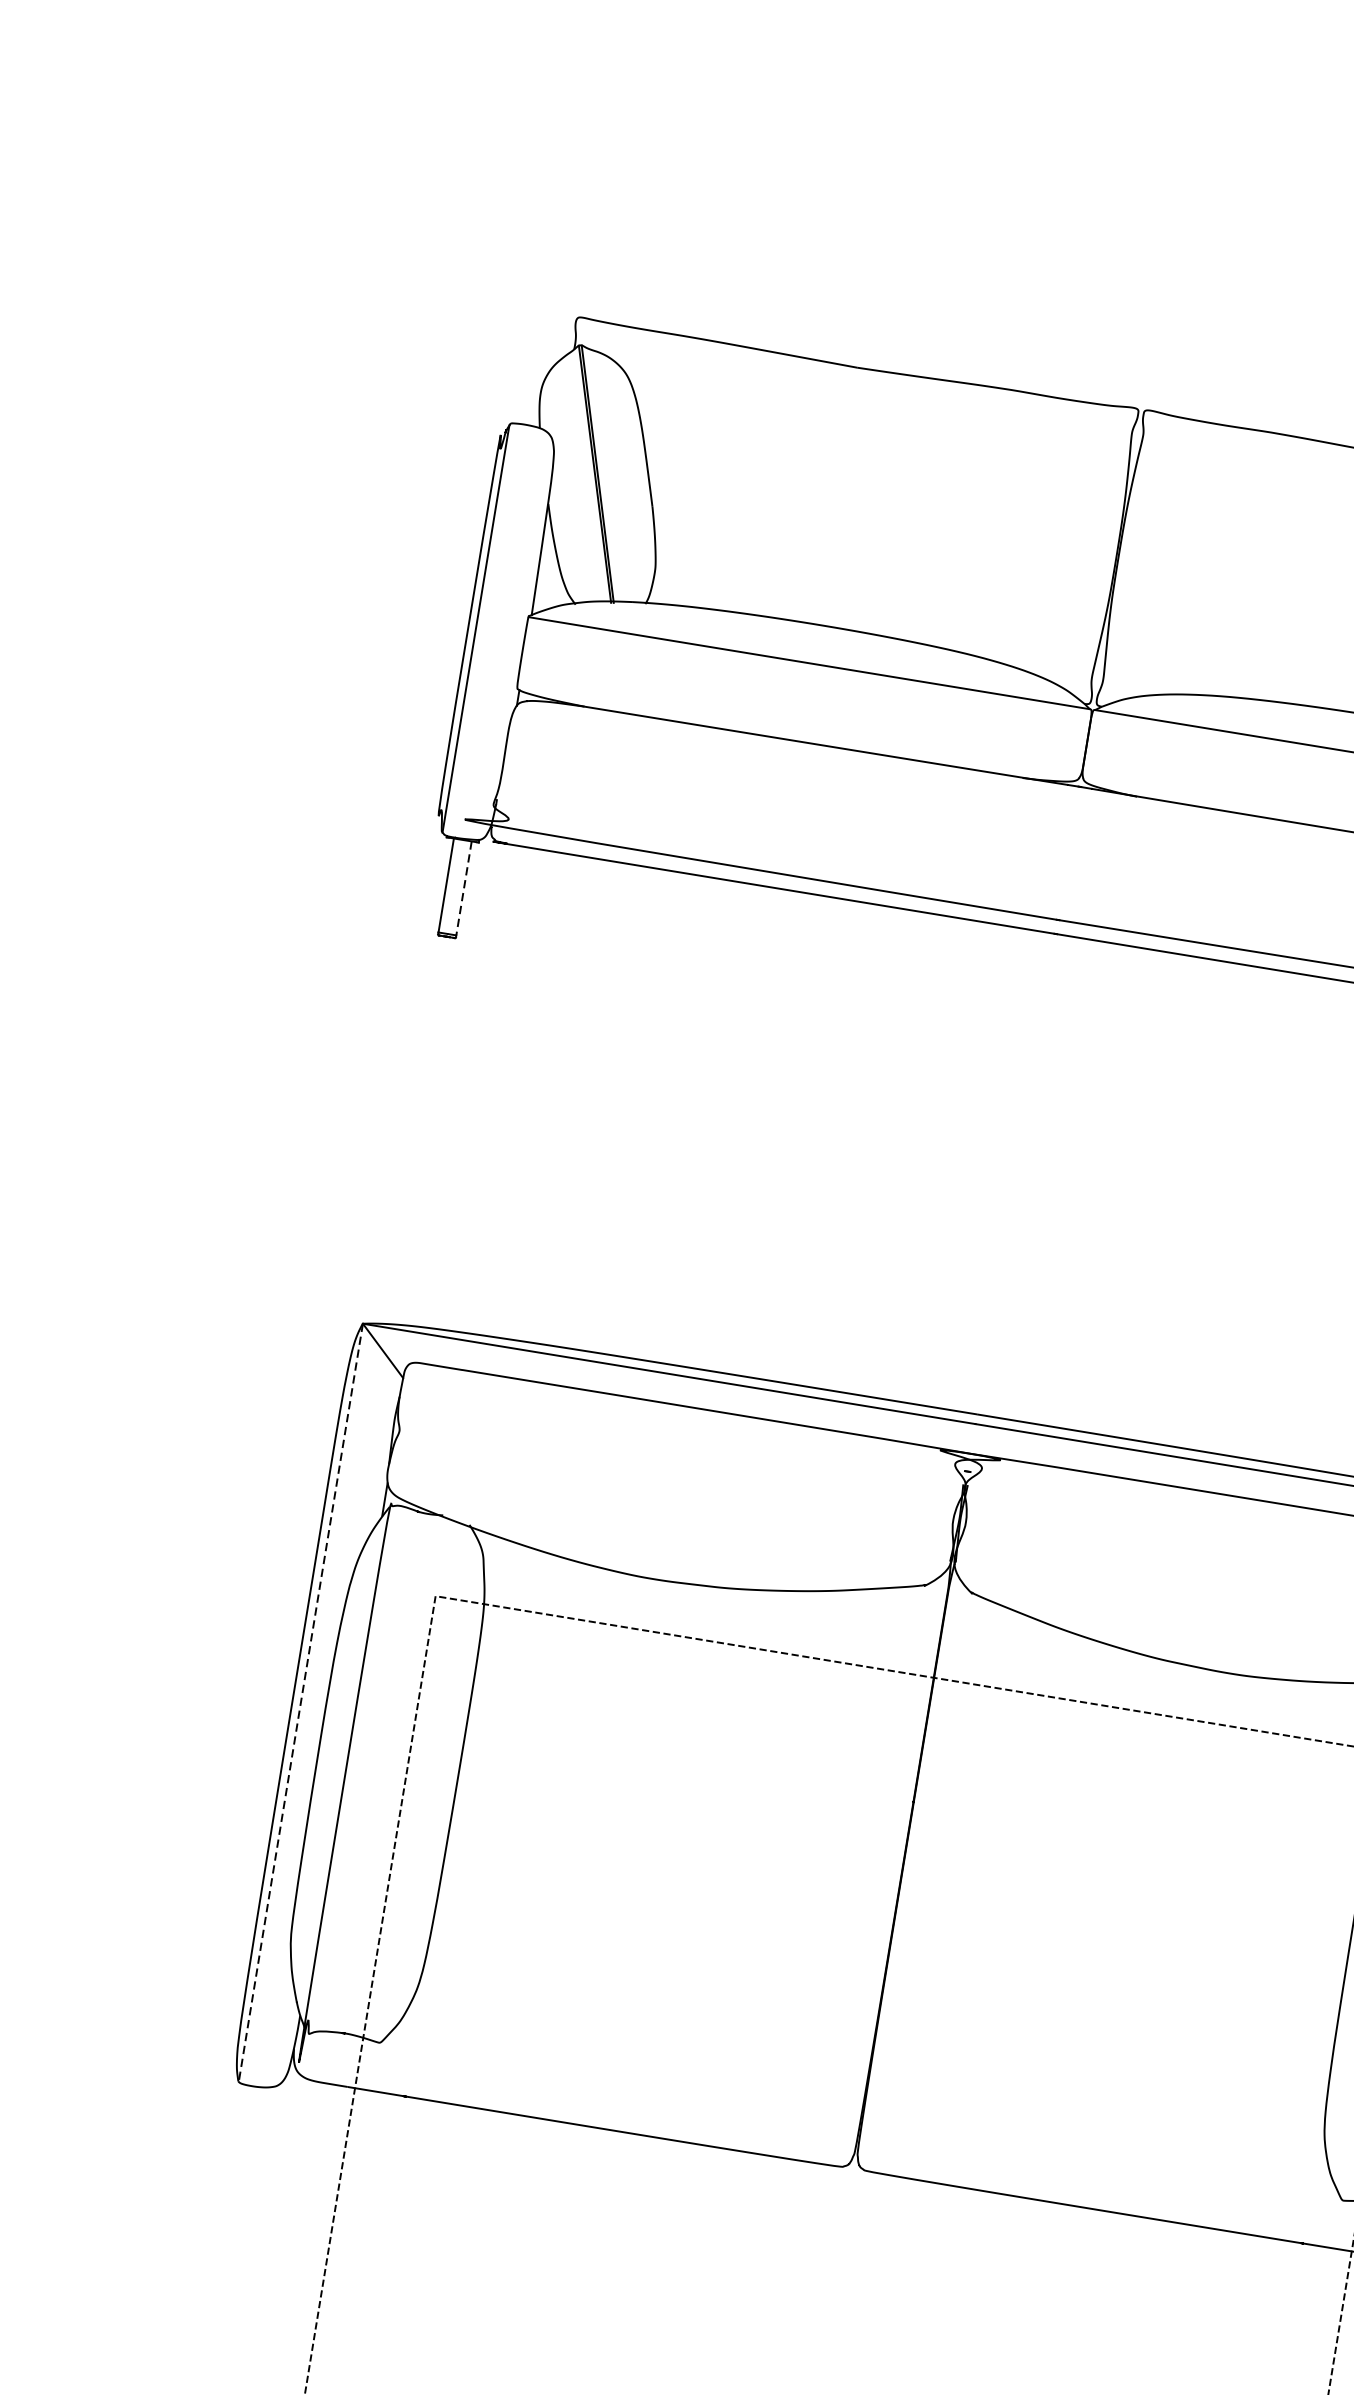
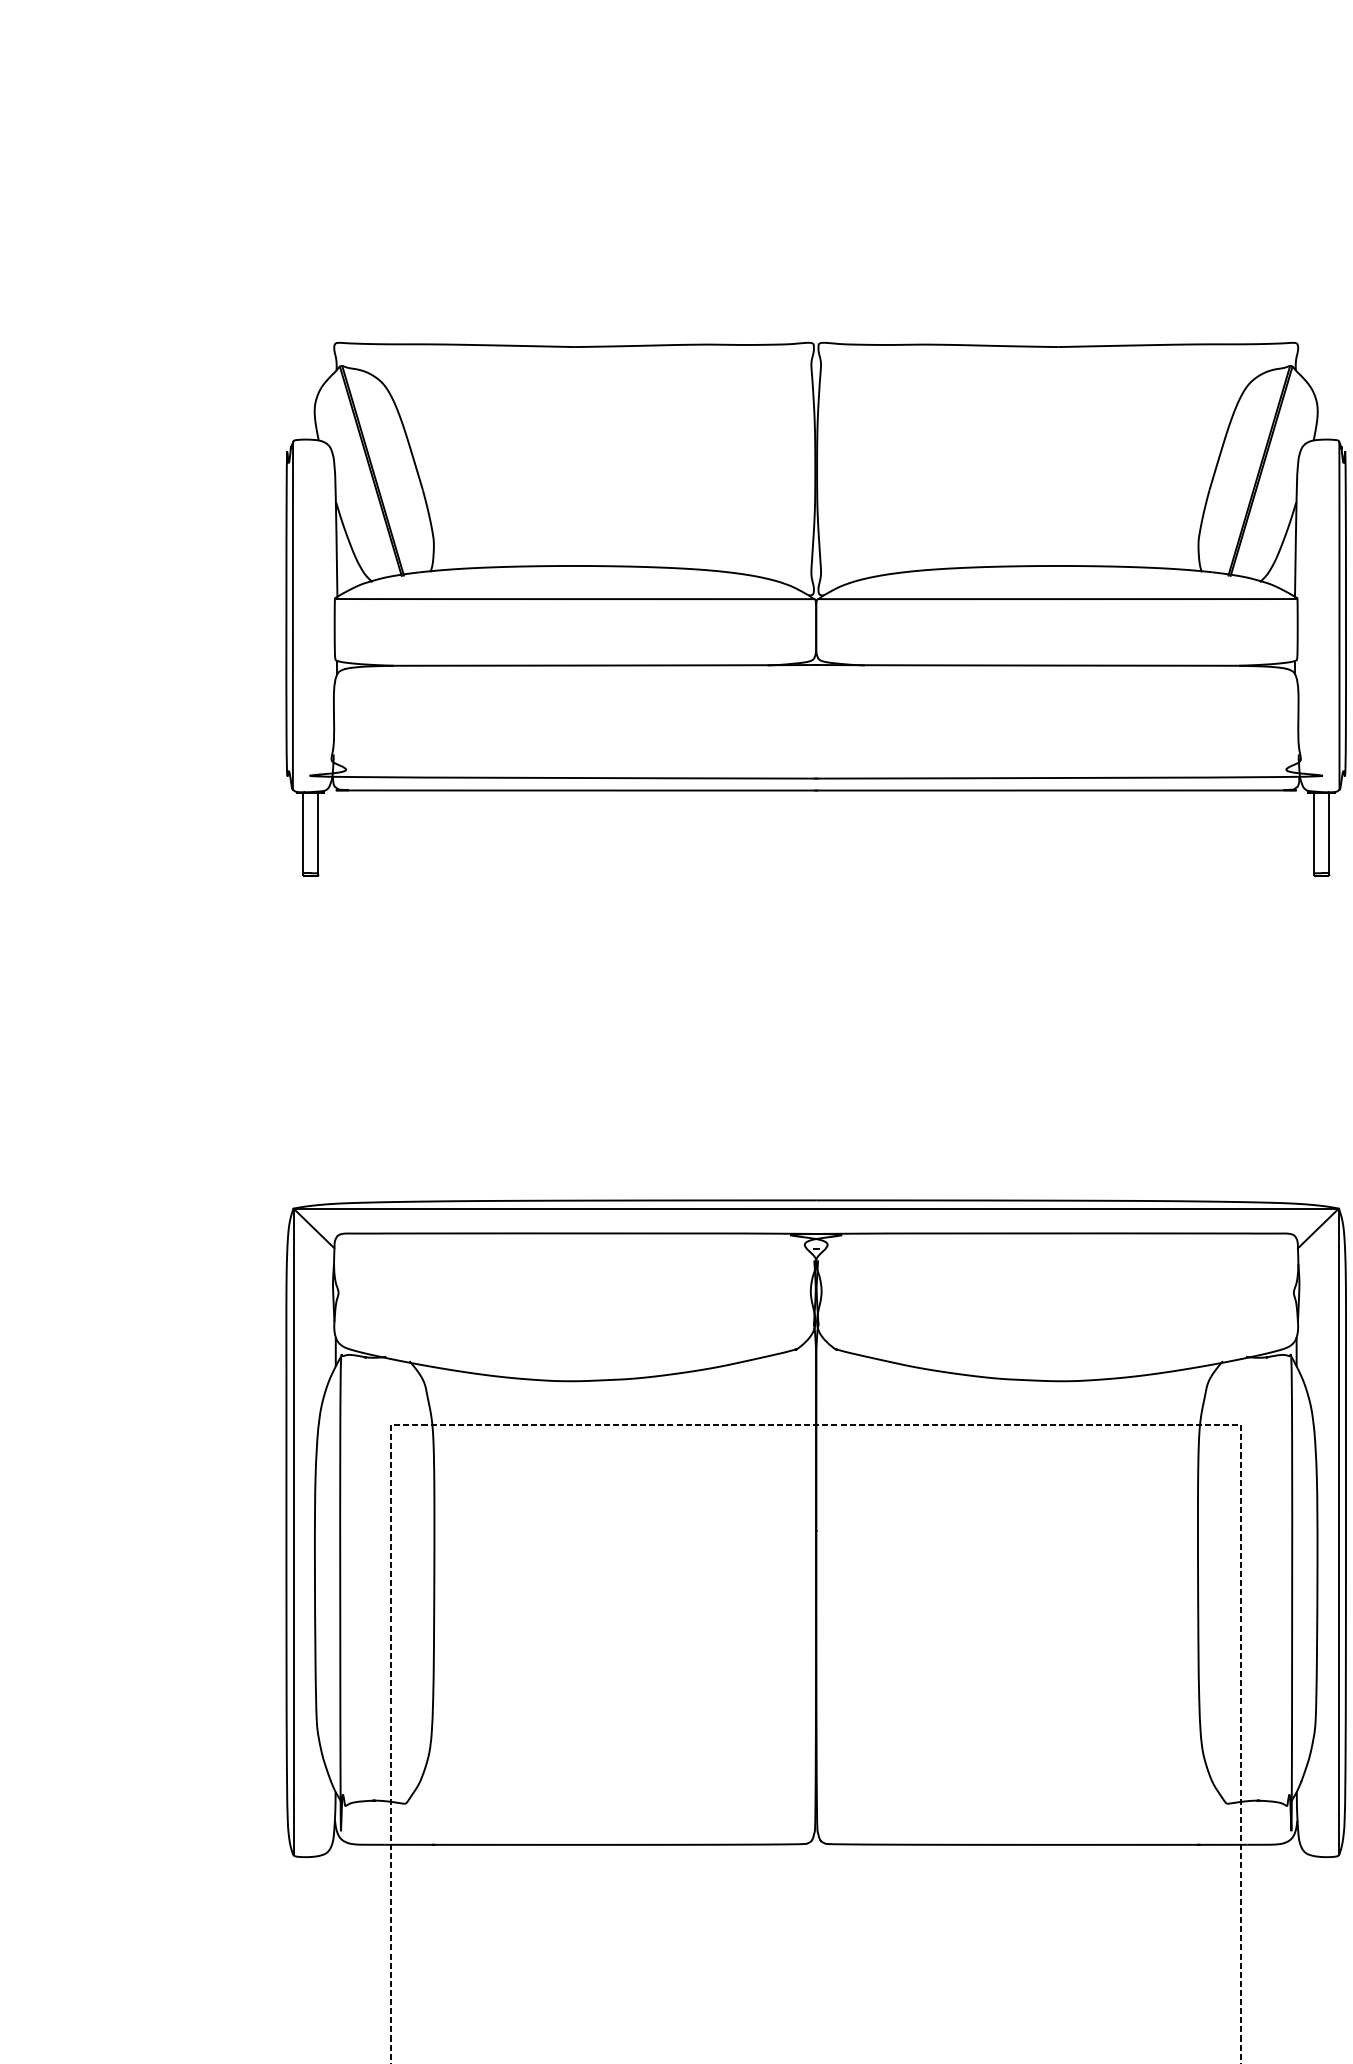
line: (464, 888) -> (318, 833), dashed -> solid
line: (300, 1703) -> (293, 1532), dashed -> solid

